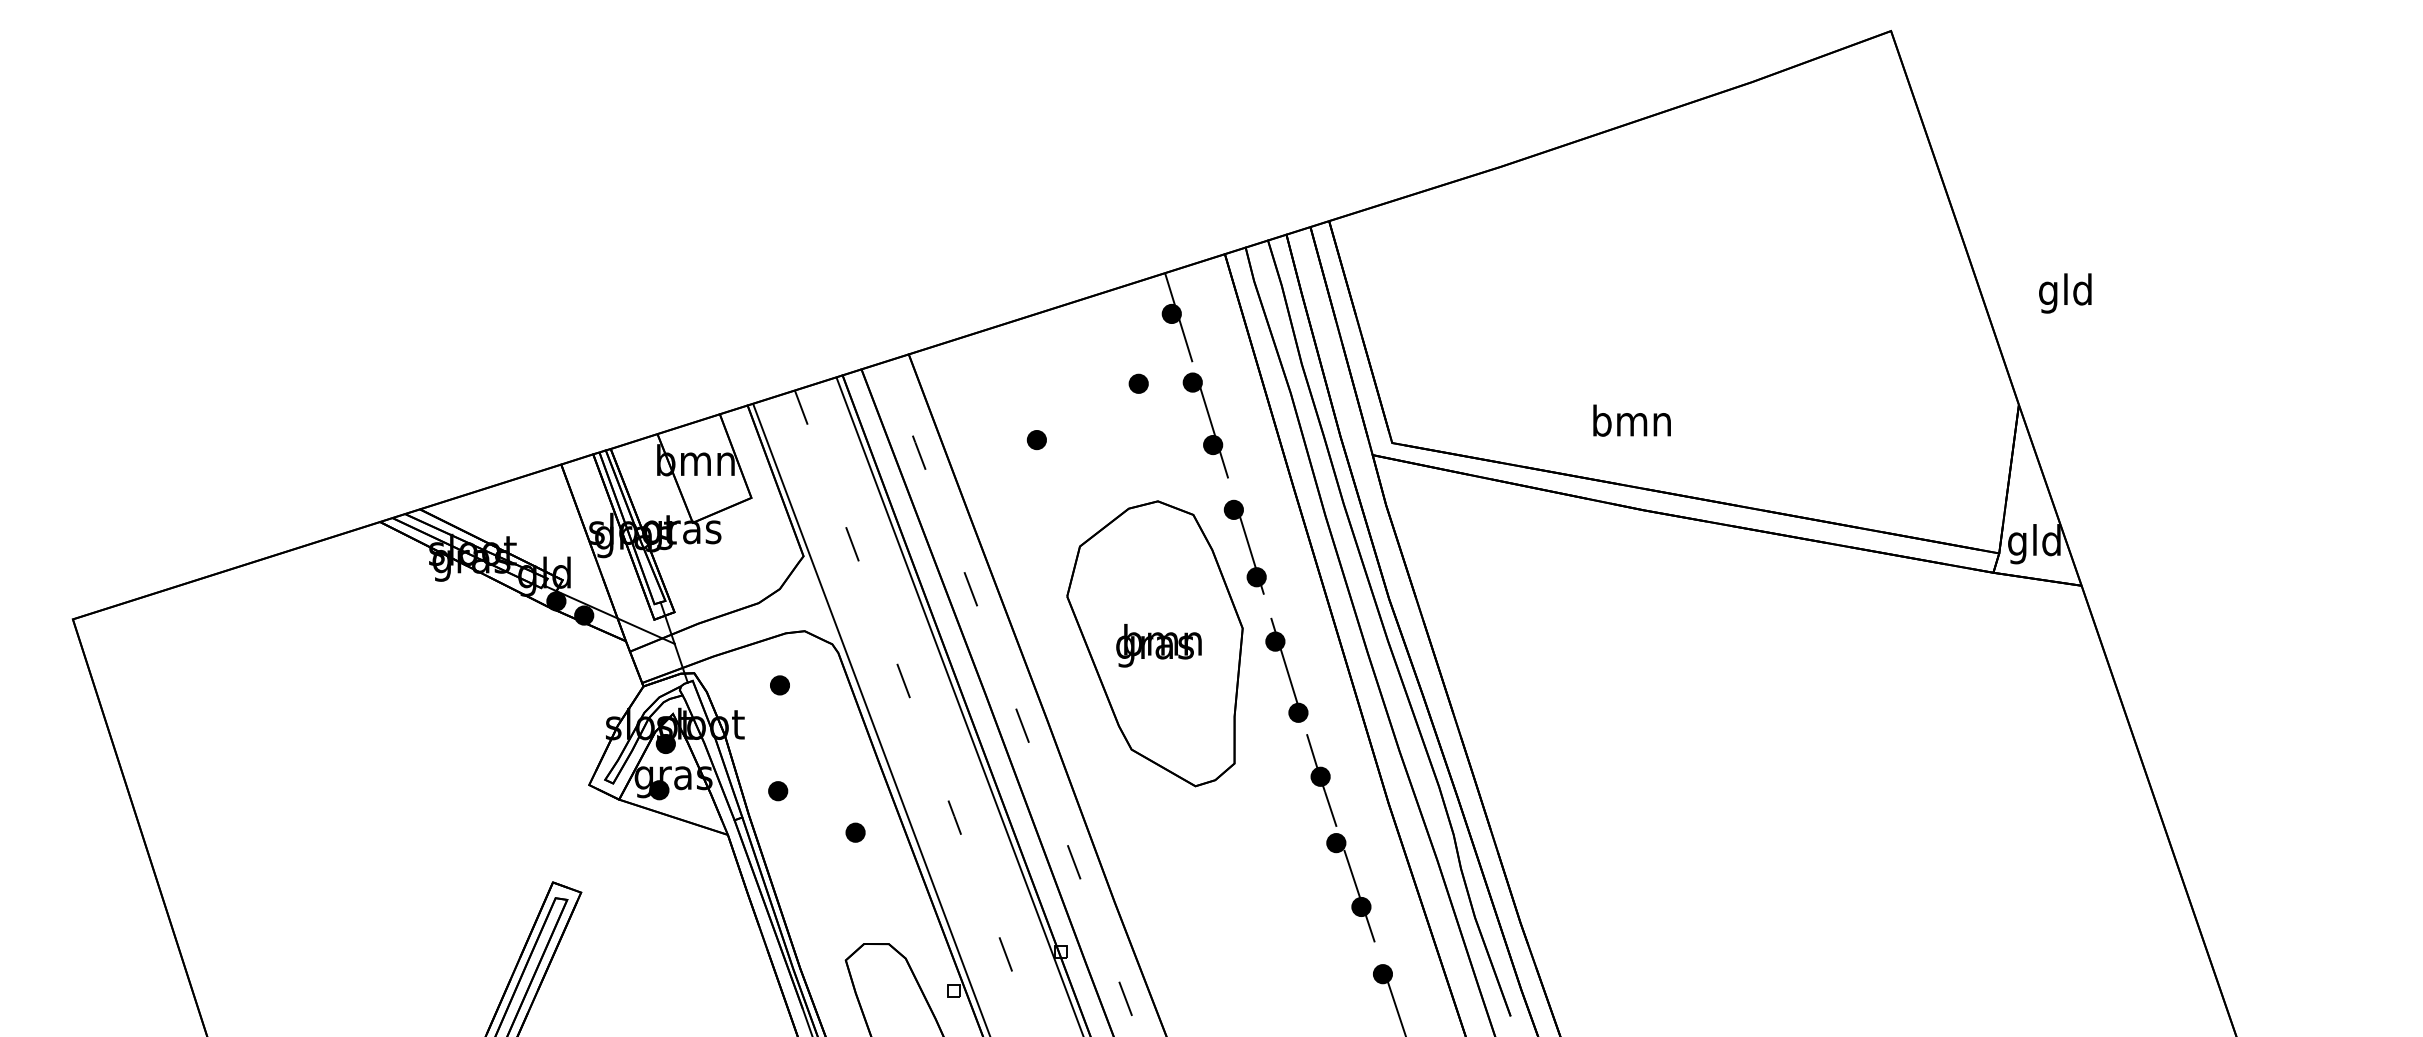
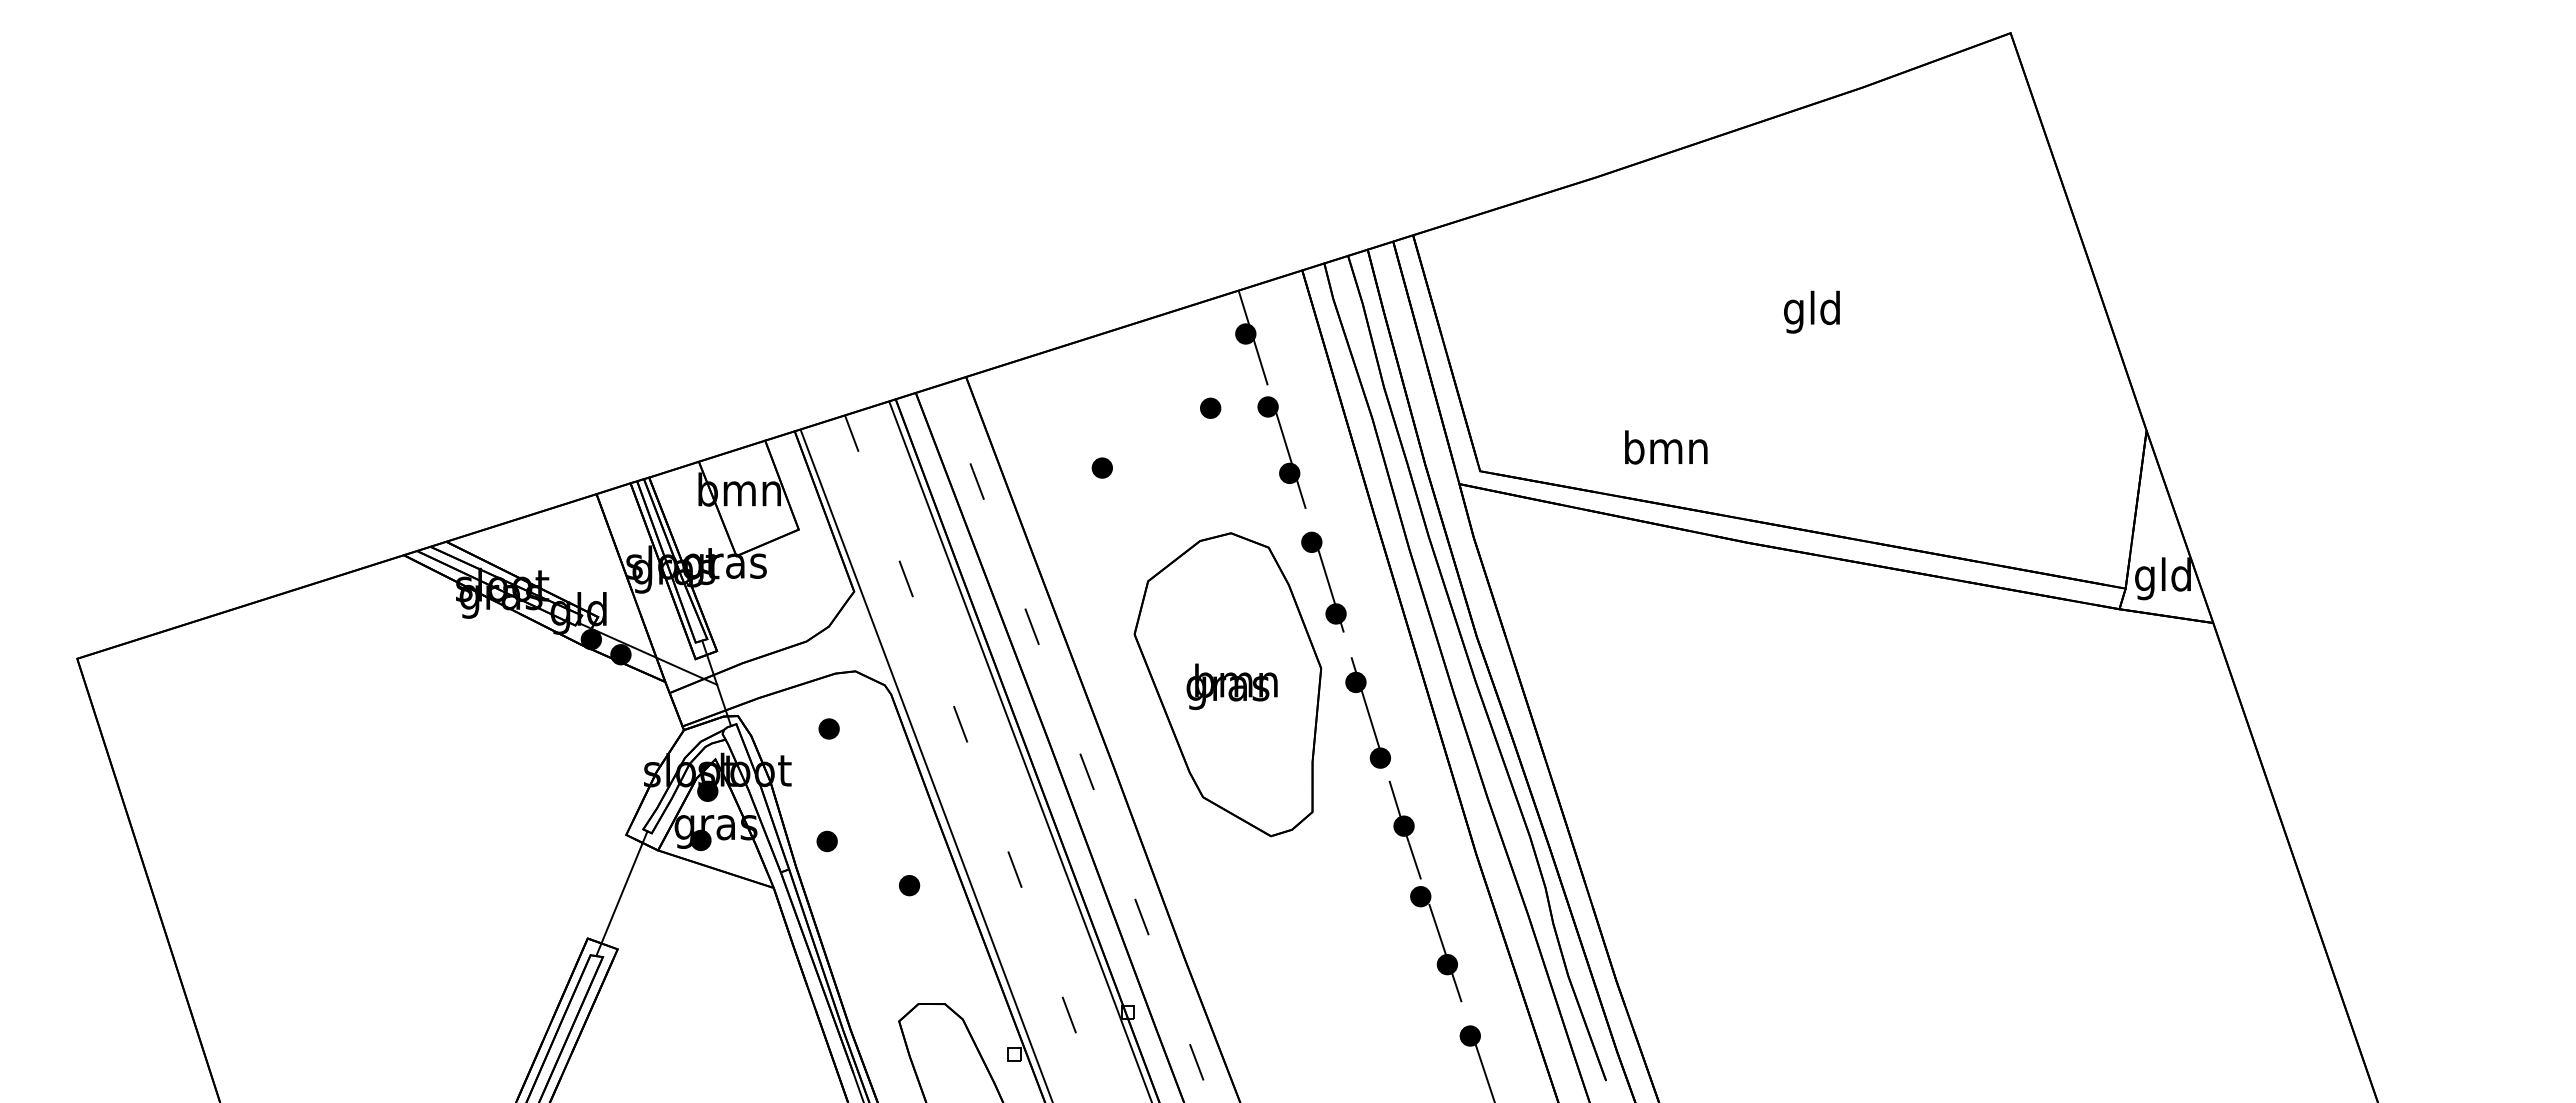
text: (2064, 292) -> (1811, 311), moved
text: (1632, 420) -> (1666, 447), moved
line: (584, 840) -> (621, 893), added

